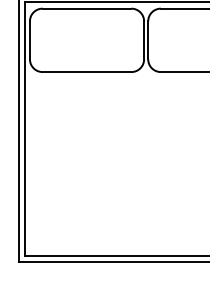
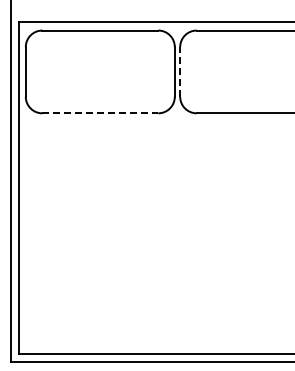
line: (148, 40) -> (180, 71), solid -> dashed
line: (87, 72) -> (100, 113), solid -> dashed

